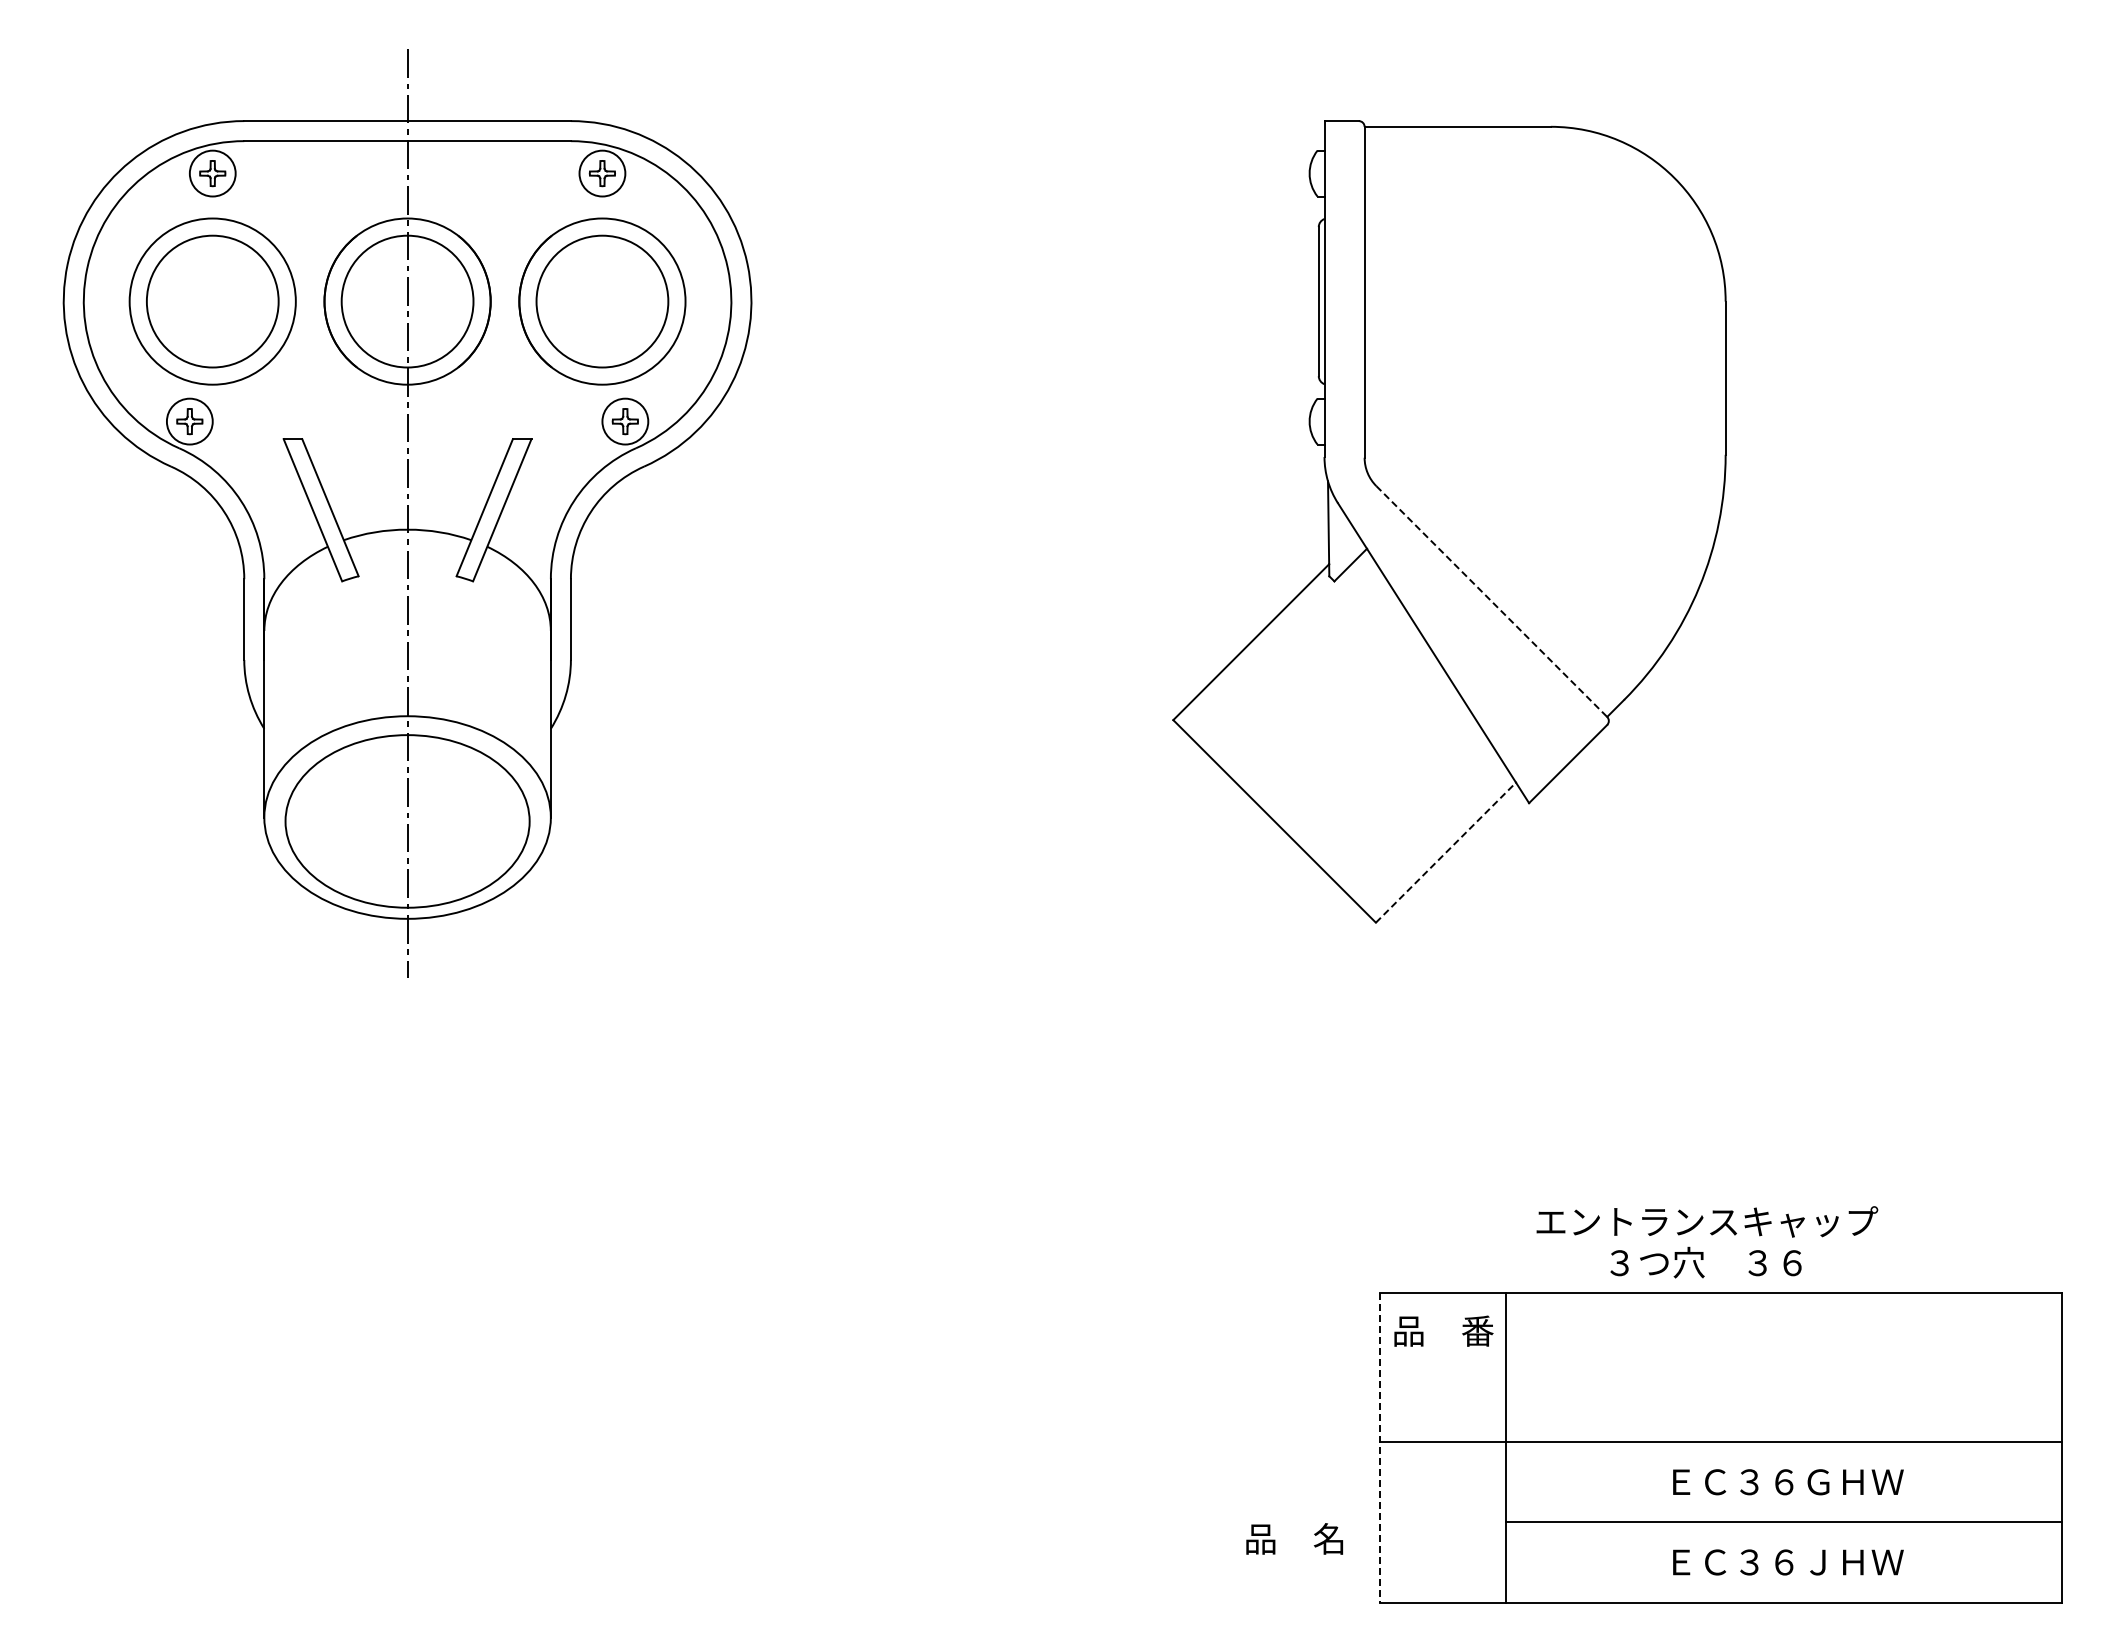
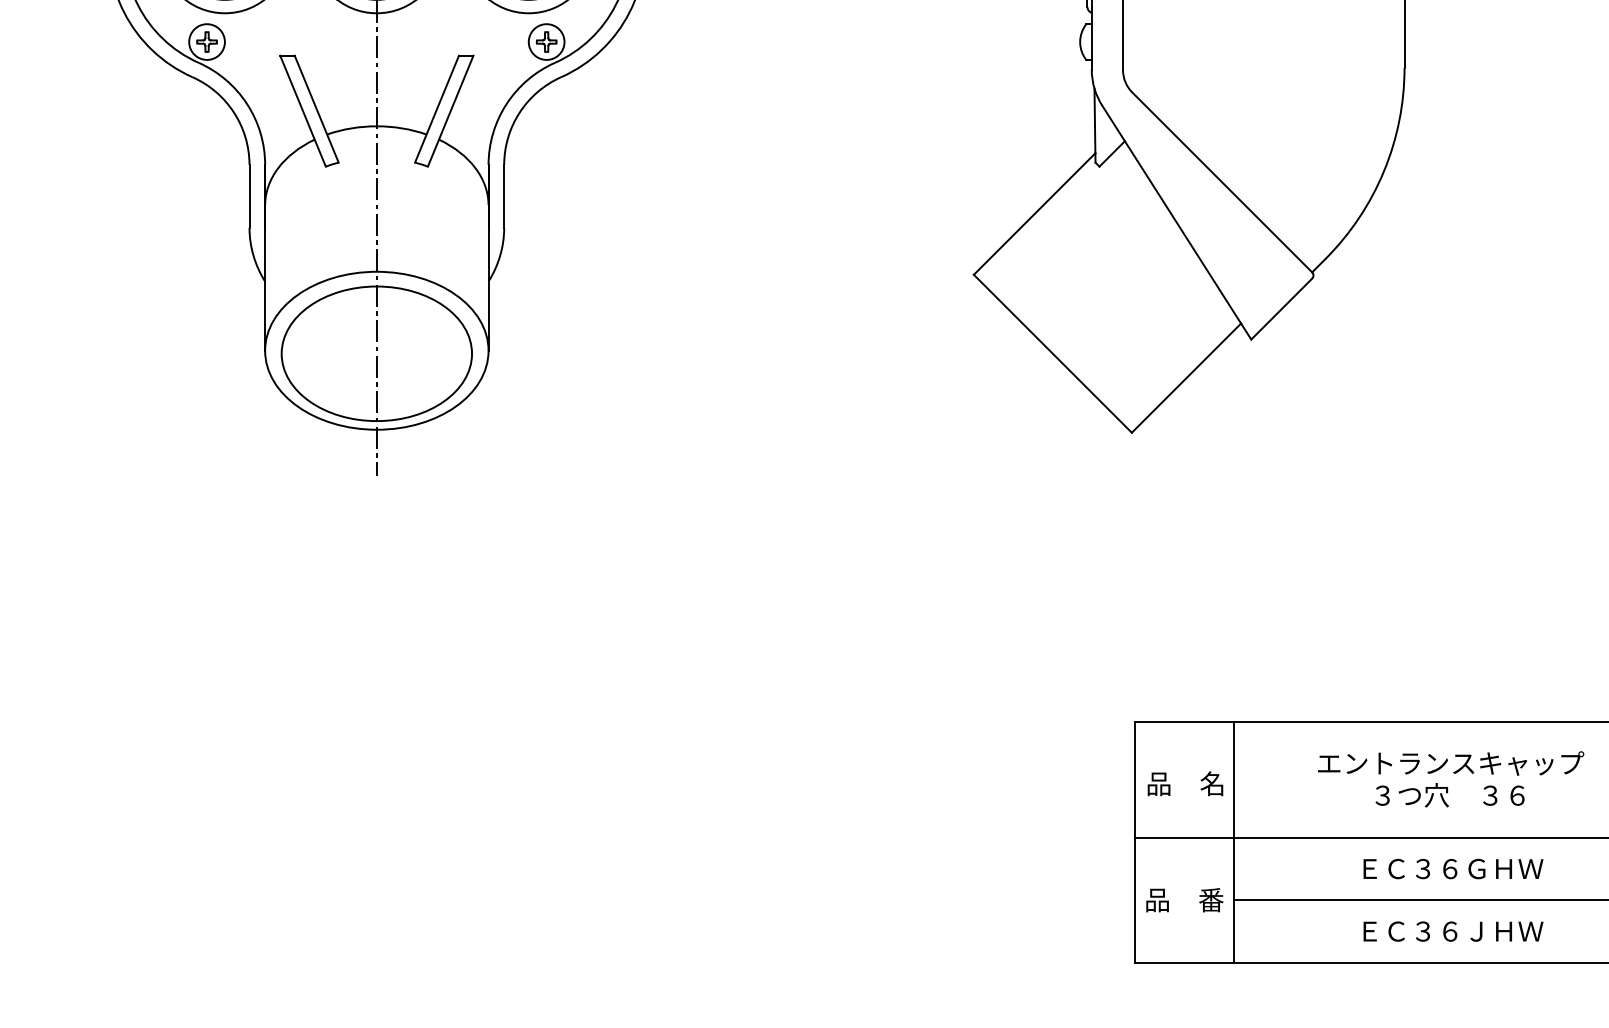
line: (1492, 601) -> (1222, 182), dashed -> solid
line: (1446, 852) -> (1186, 378), dashed -> solid
text: (1707, 1242) -> (1451, 779), moved
text: (1443, 1330) -> (1184, 899), moved
line: (1380, 1447) -> (1135, 841), dashed -> solid
text: (1294, 1538) -> (1185, 783), moved

